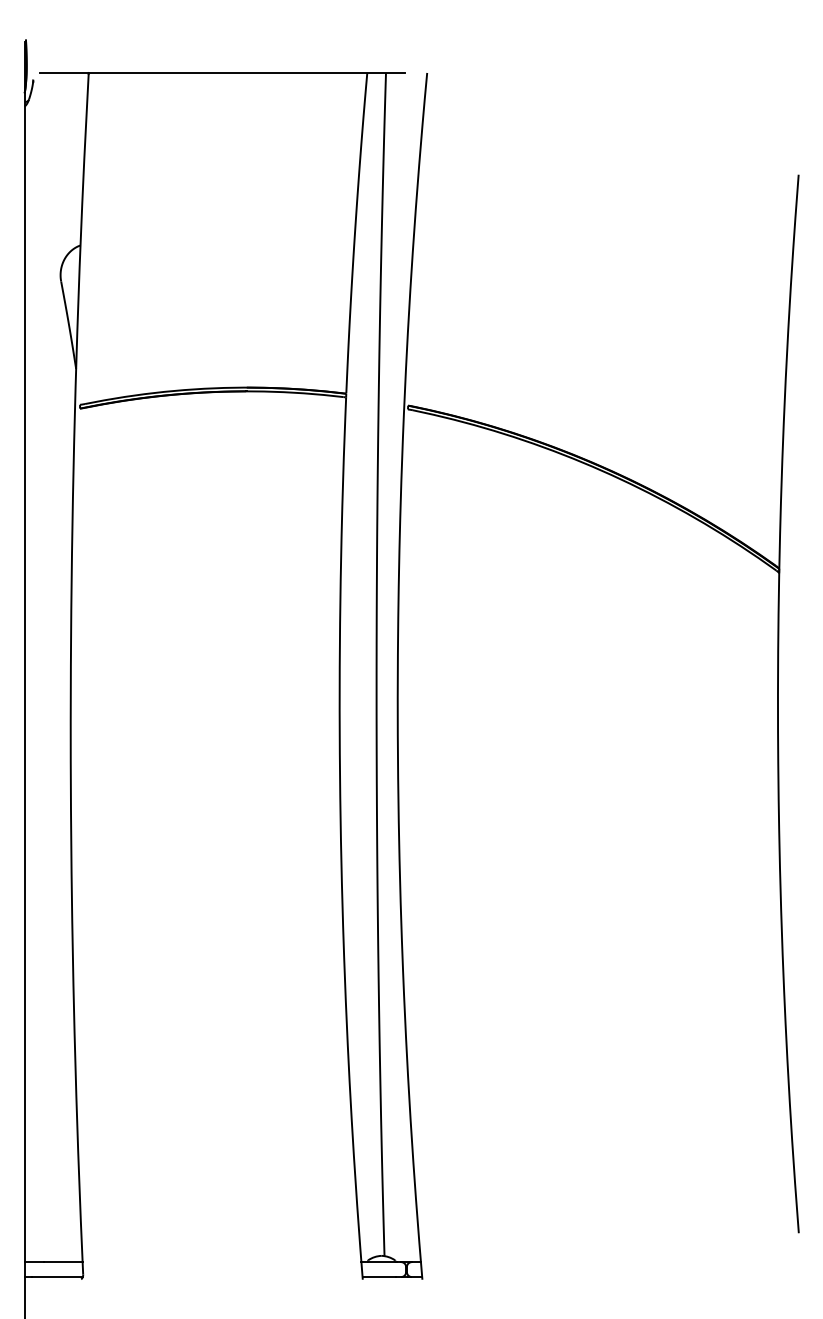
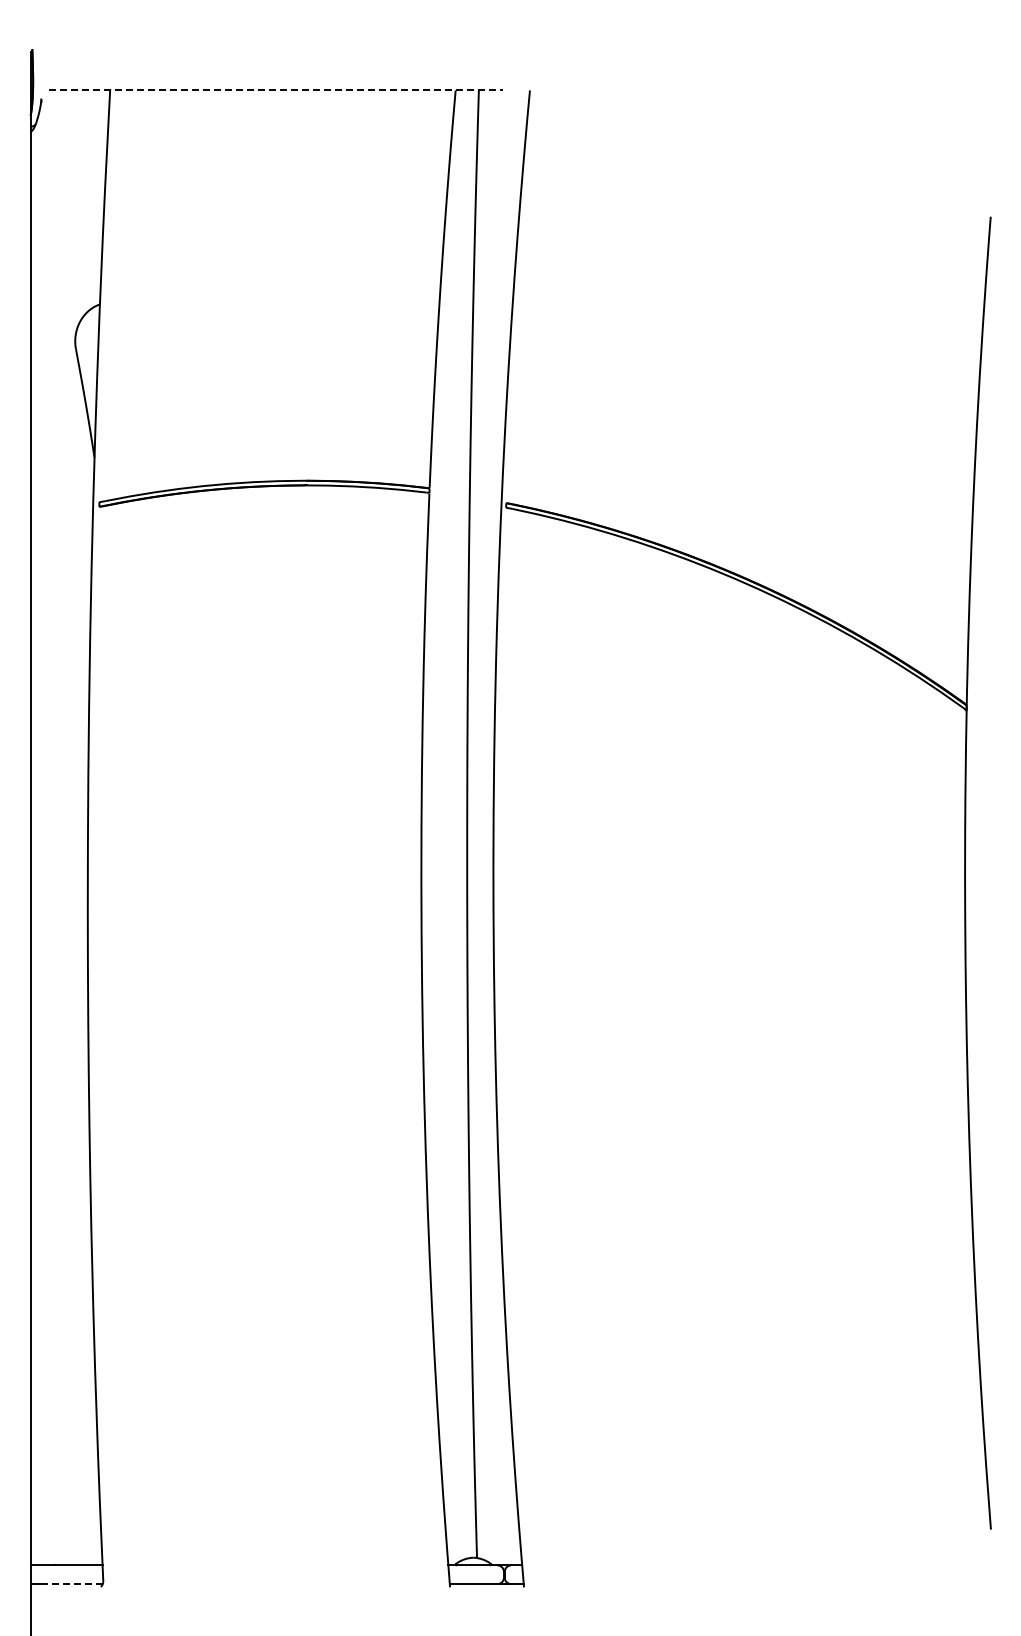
line: (222, 72) -> (276, 90), solid -> dashed
line: (57, 1277) -> (71, 1584), solid -> dashed

